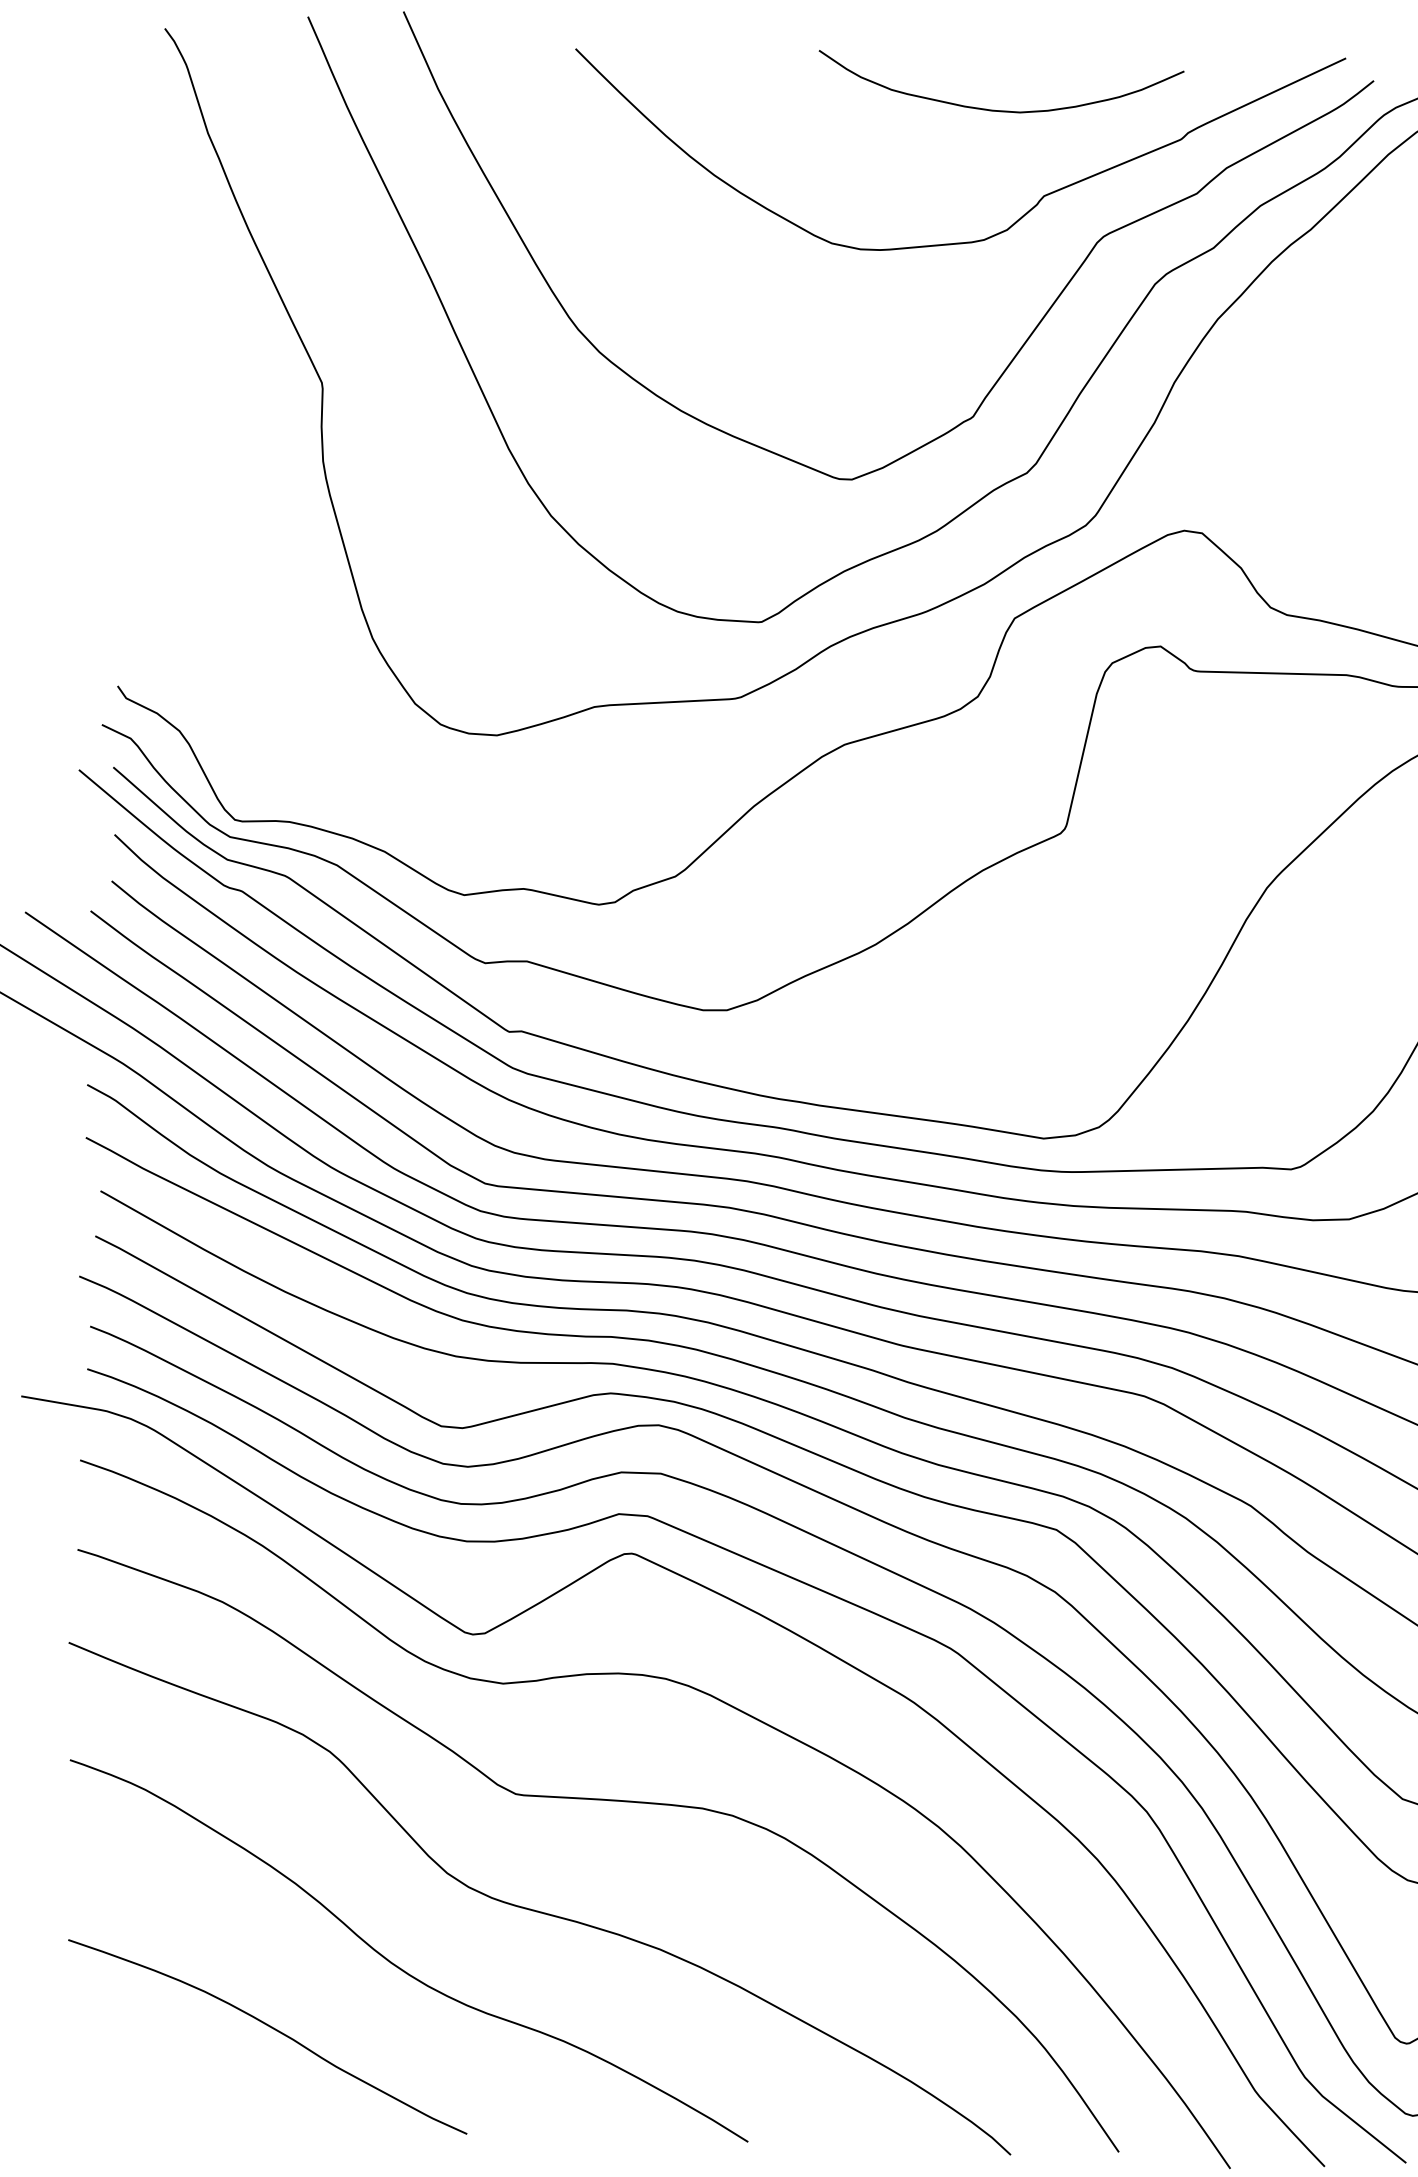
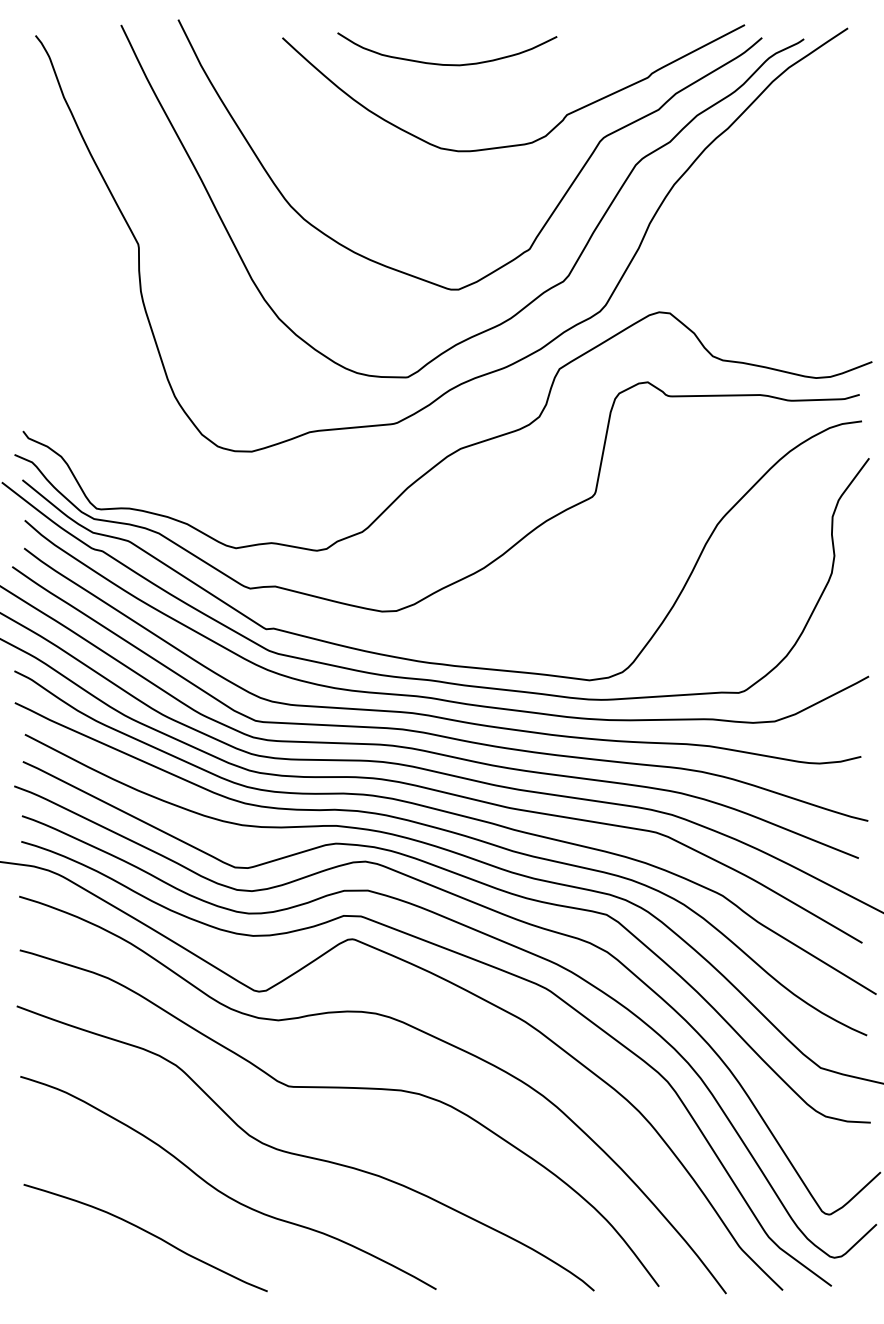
curve: (999, 110) -> (447, 64), moved

